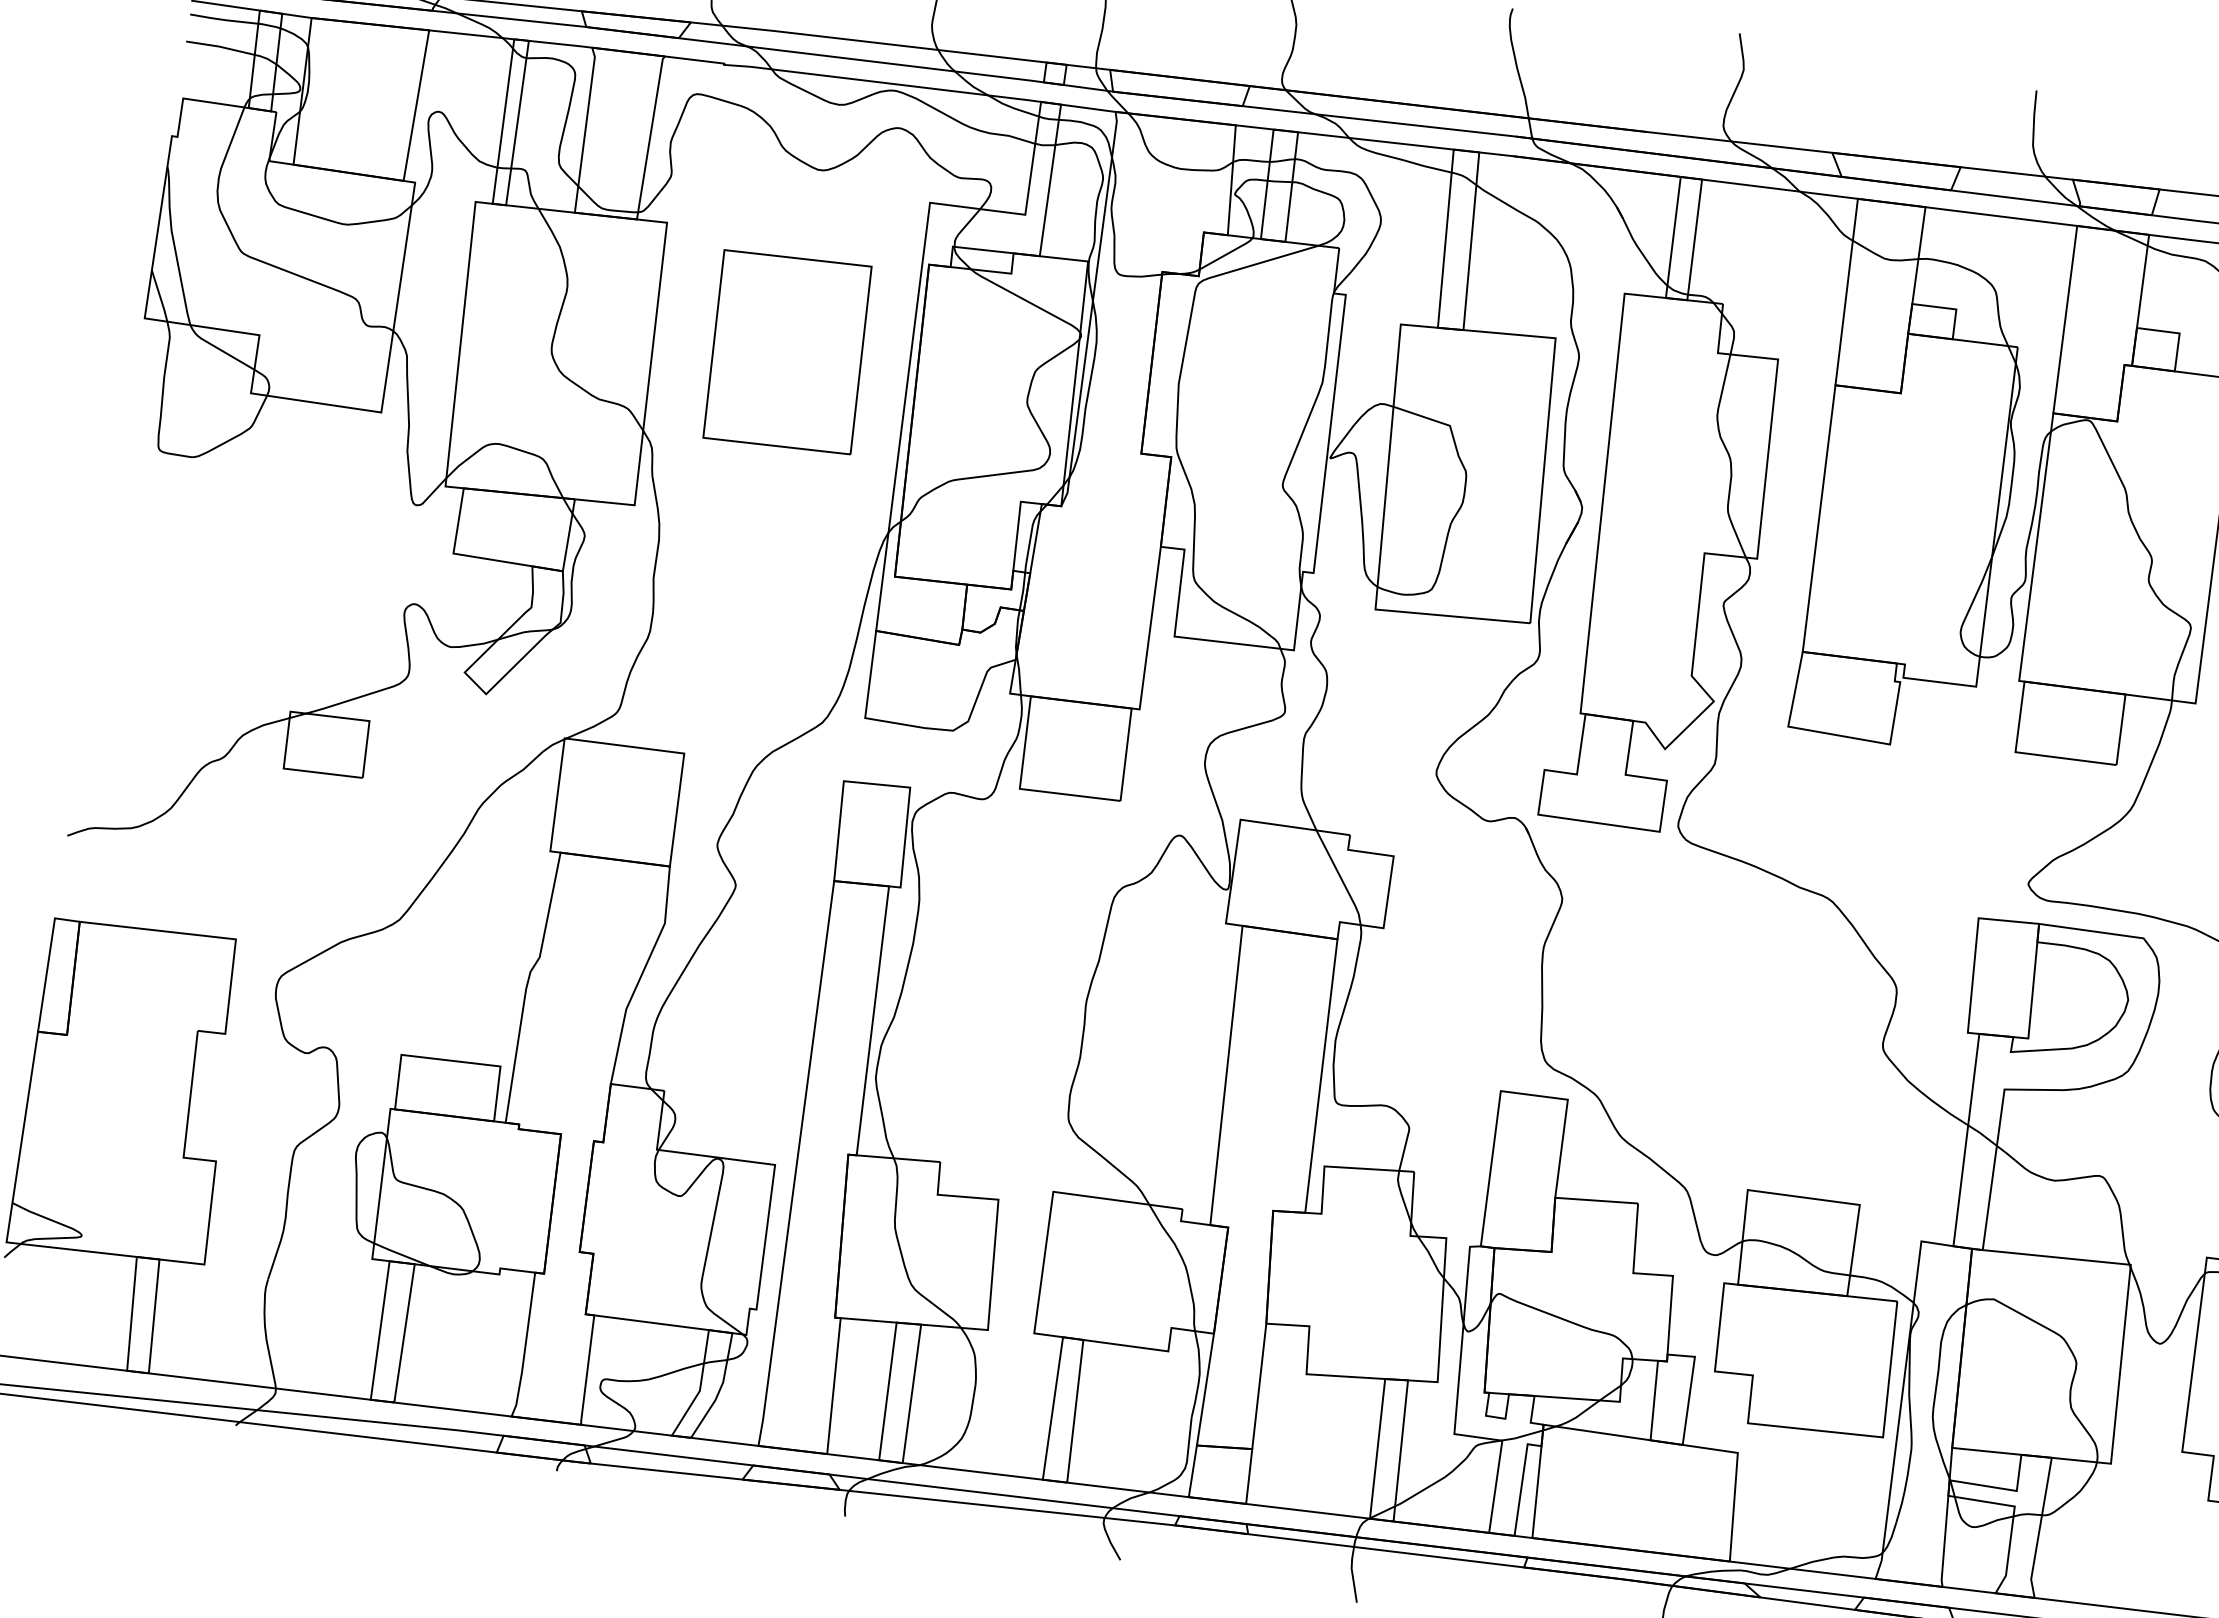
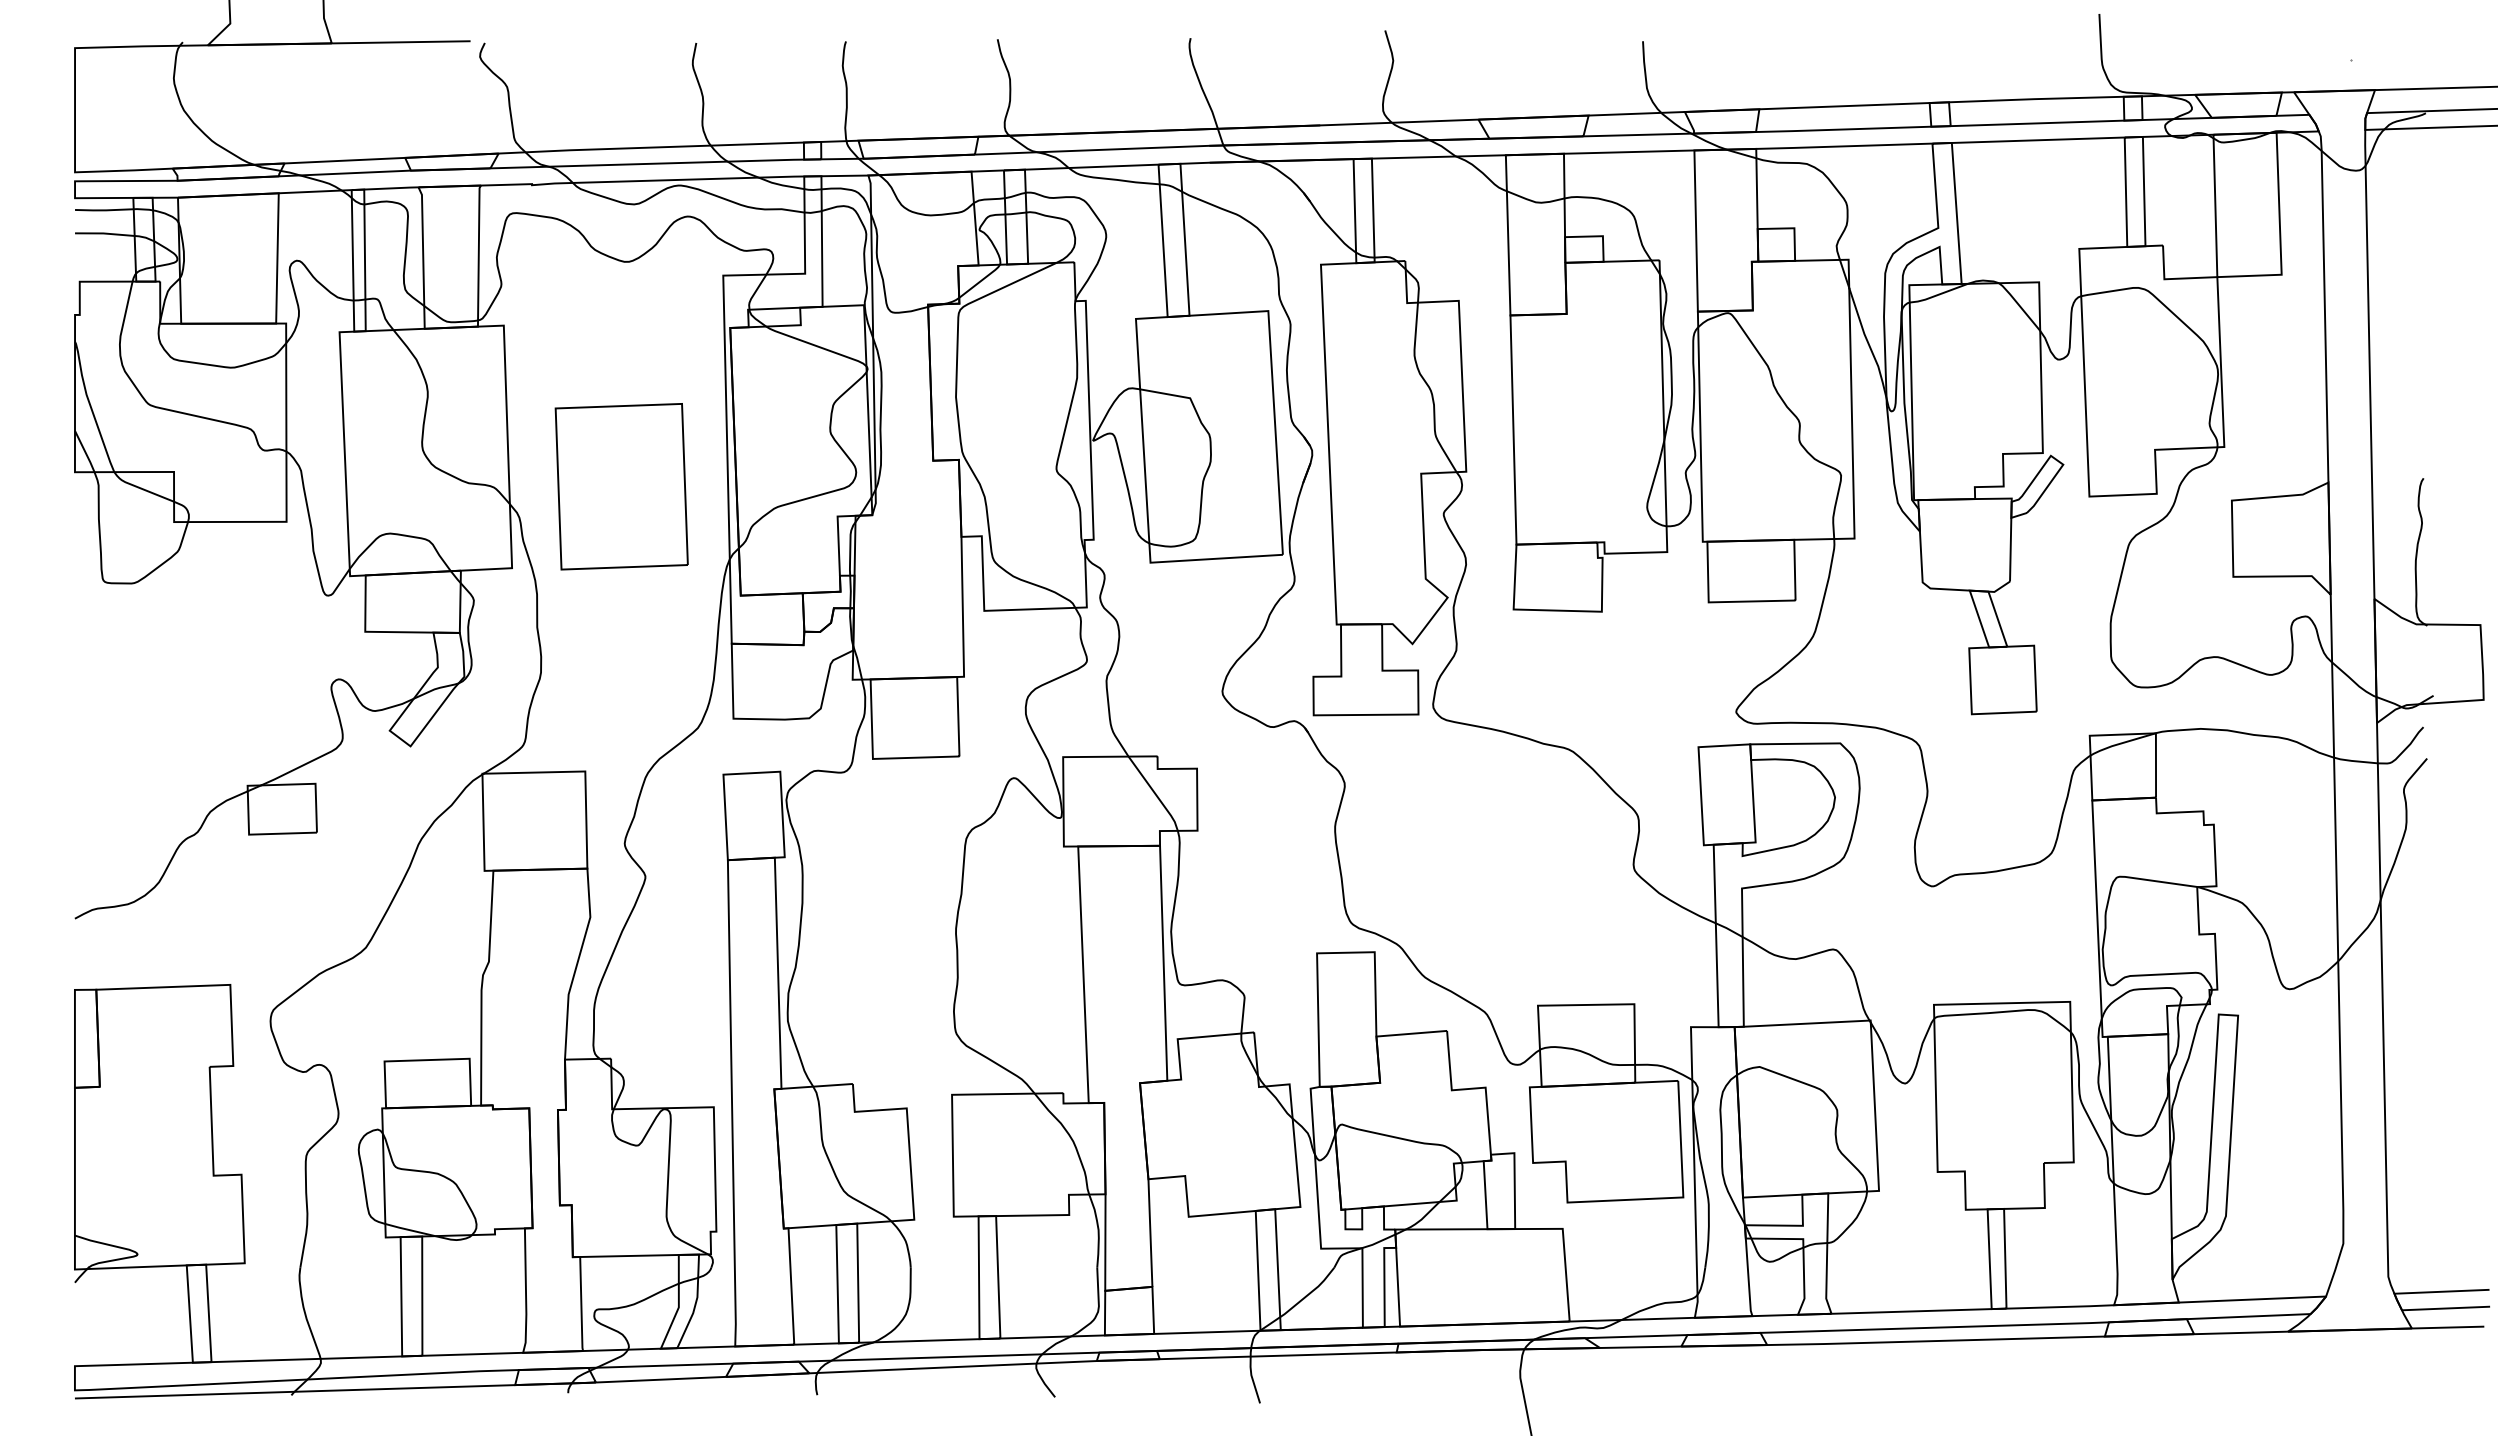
part: (787, 351) -> (621, 486), moved

